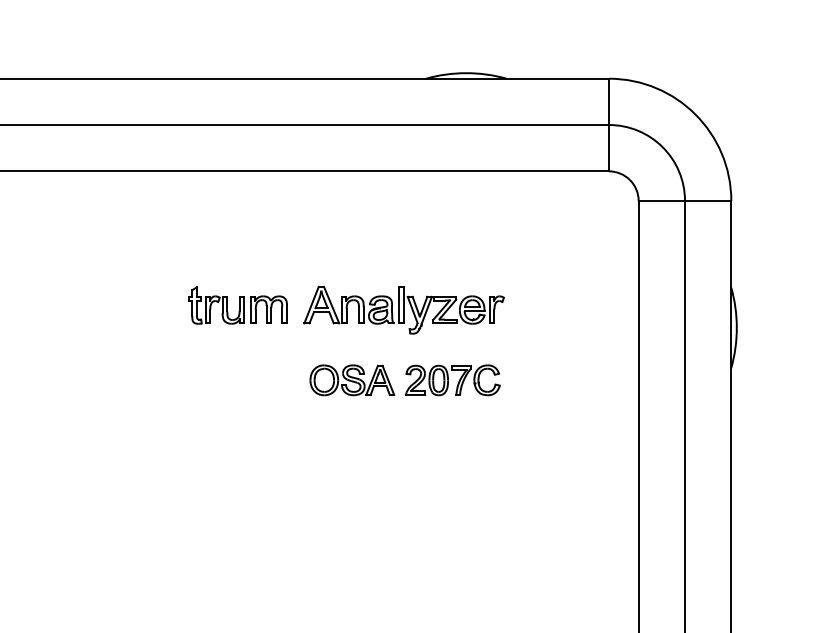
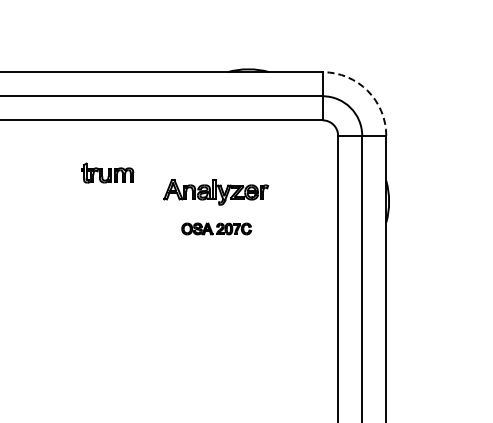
arc: (695, 113) -> (367, 90), solid -> dashed
part: (237, 304) -> (107, 172), moved
part: (404, 379) -> (216, 228), size x0.7

